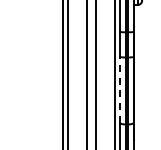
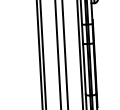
line: (119, 89) -> (84, 68), dashed -> solid

